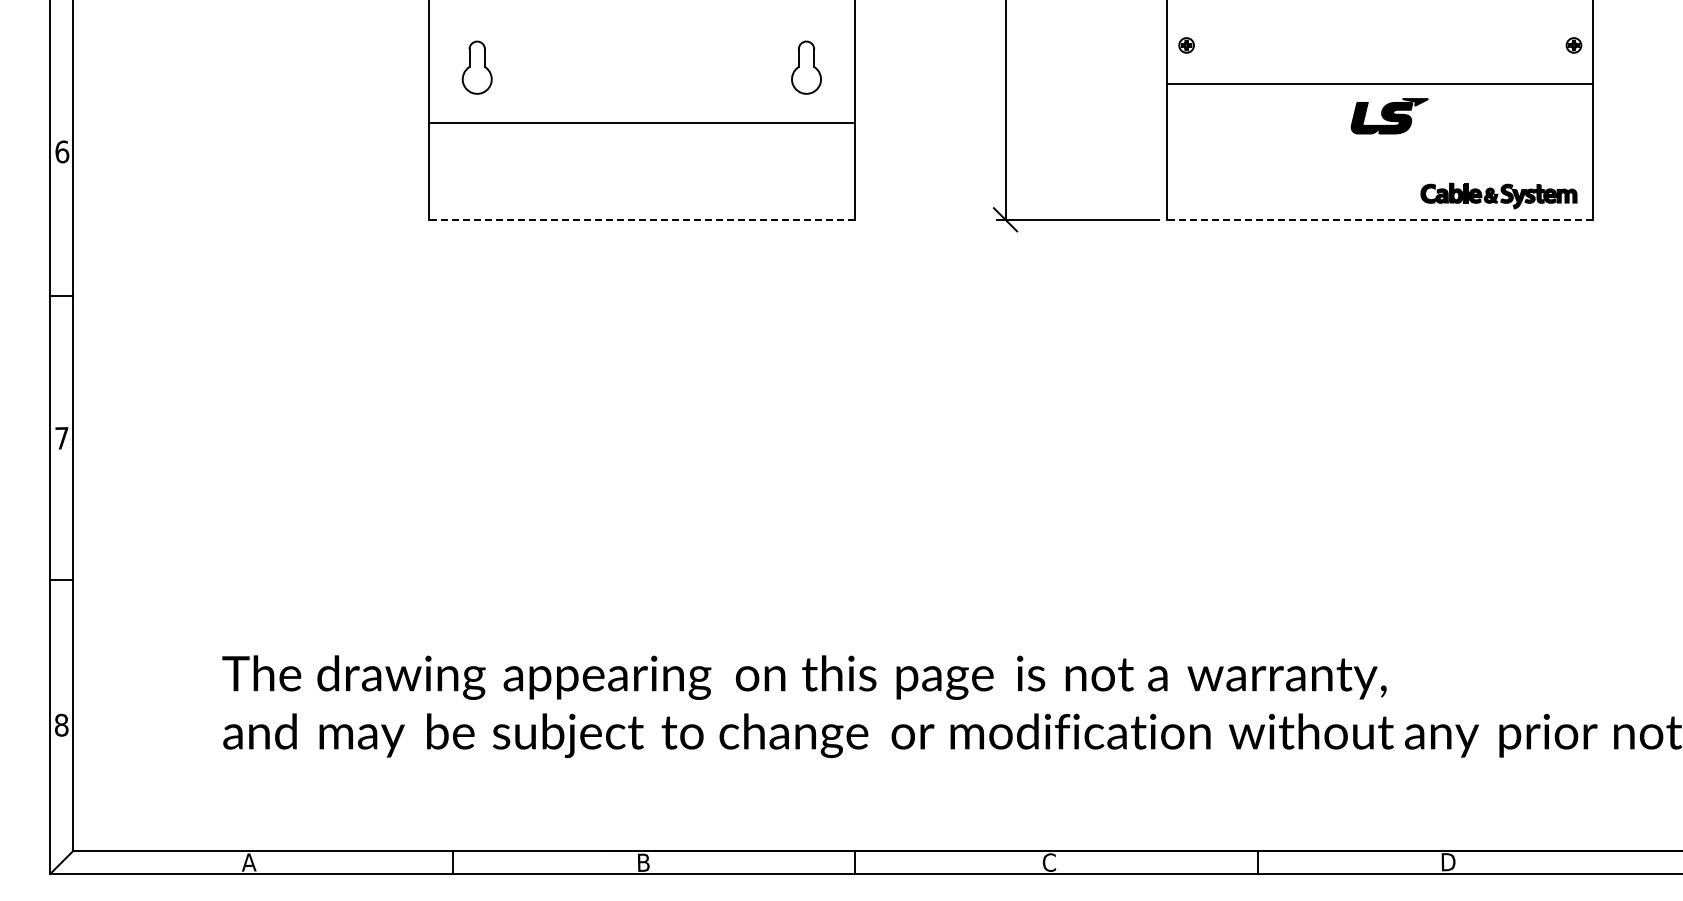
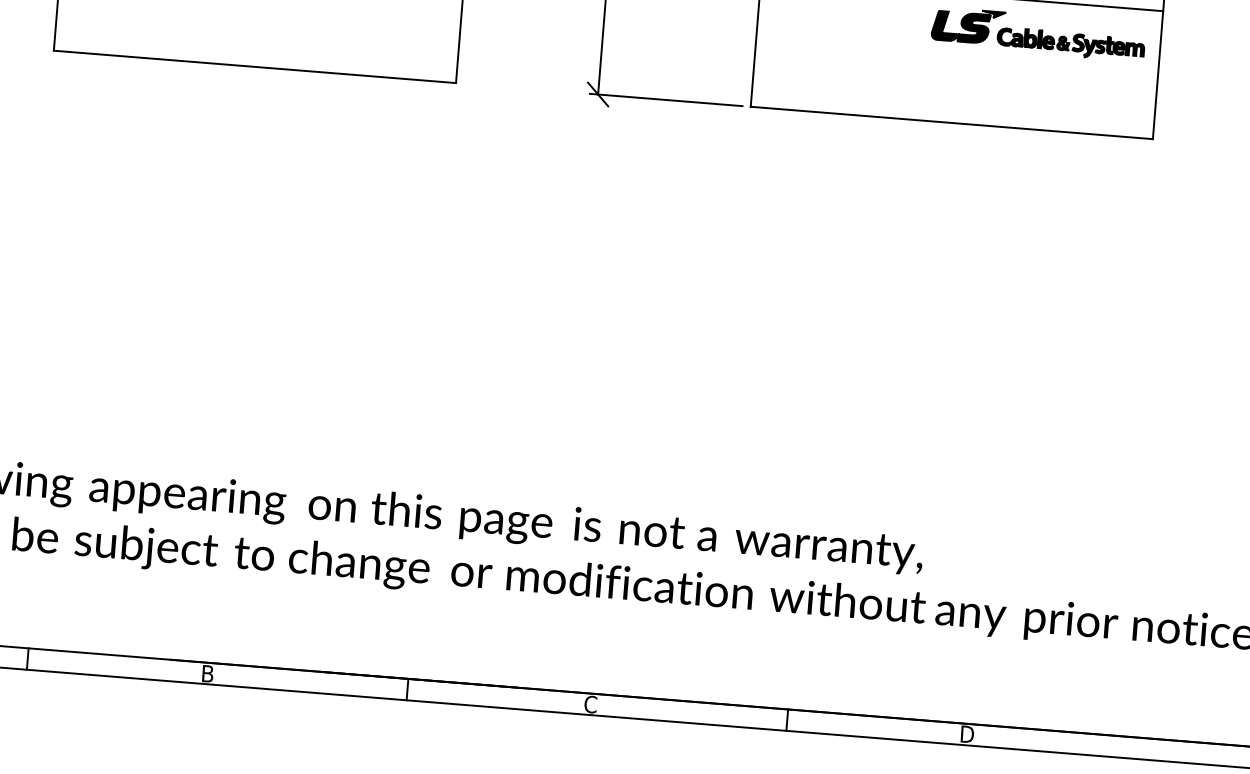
part: (1498, 195) -> (1070, 43), moved
line: (641, 219) -> (254, 66), dashed -> solid
line: (1379, 219) -> (951, 122), dashed -> solid

